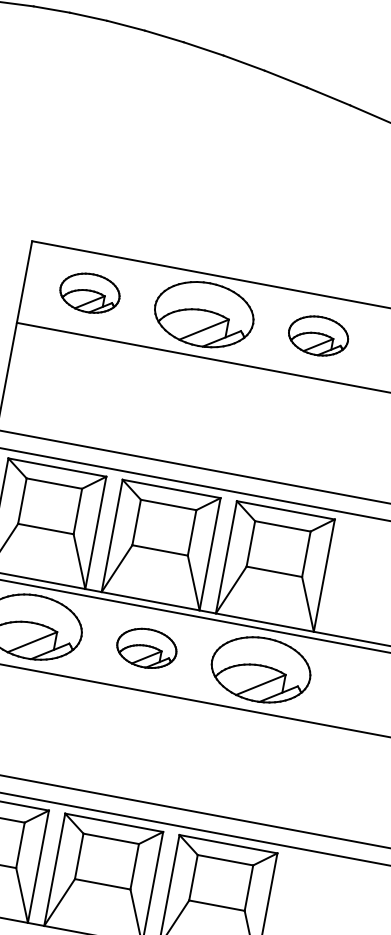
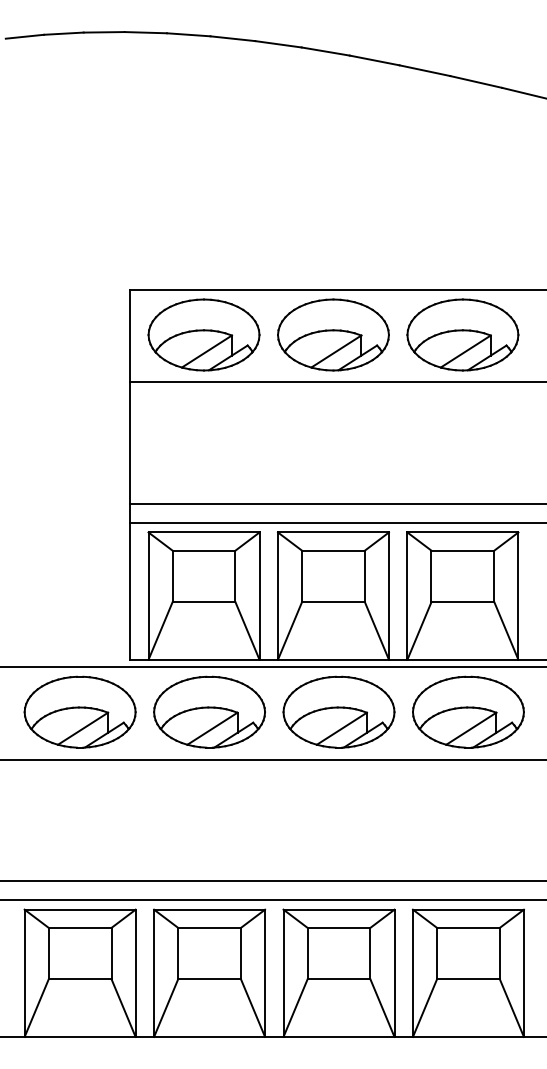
part: (89, 292) -> (203, 334), size x1.67
part: (318, 335) -> (462, 334), size x1.67
part: (146, 647) -> (338, 711), size x1.67

